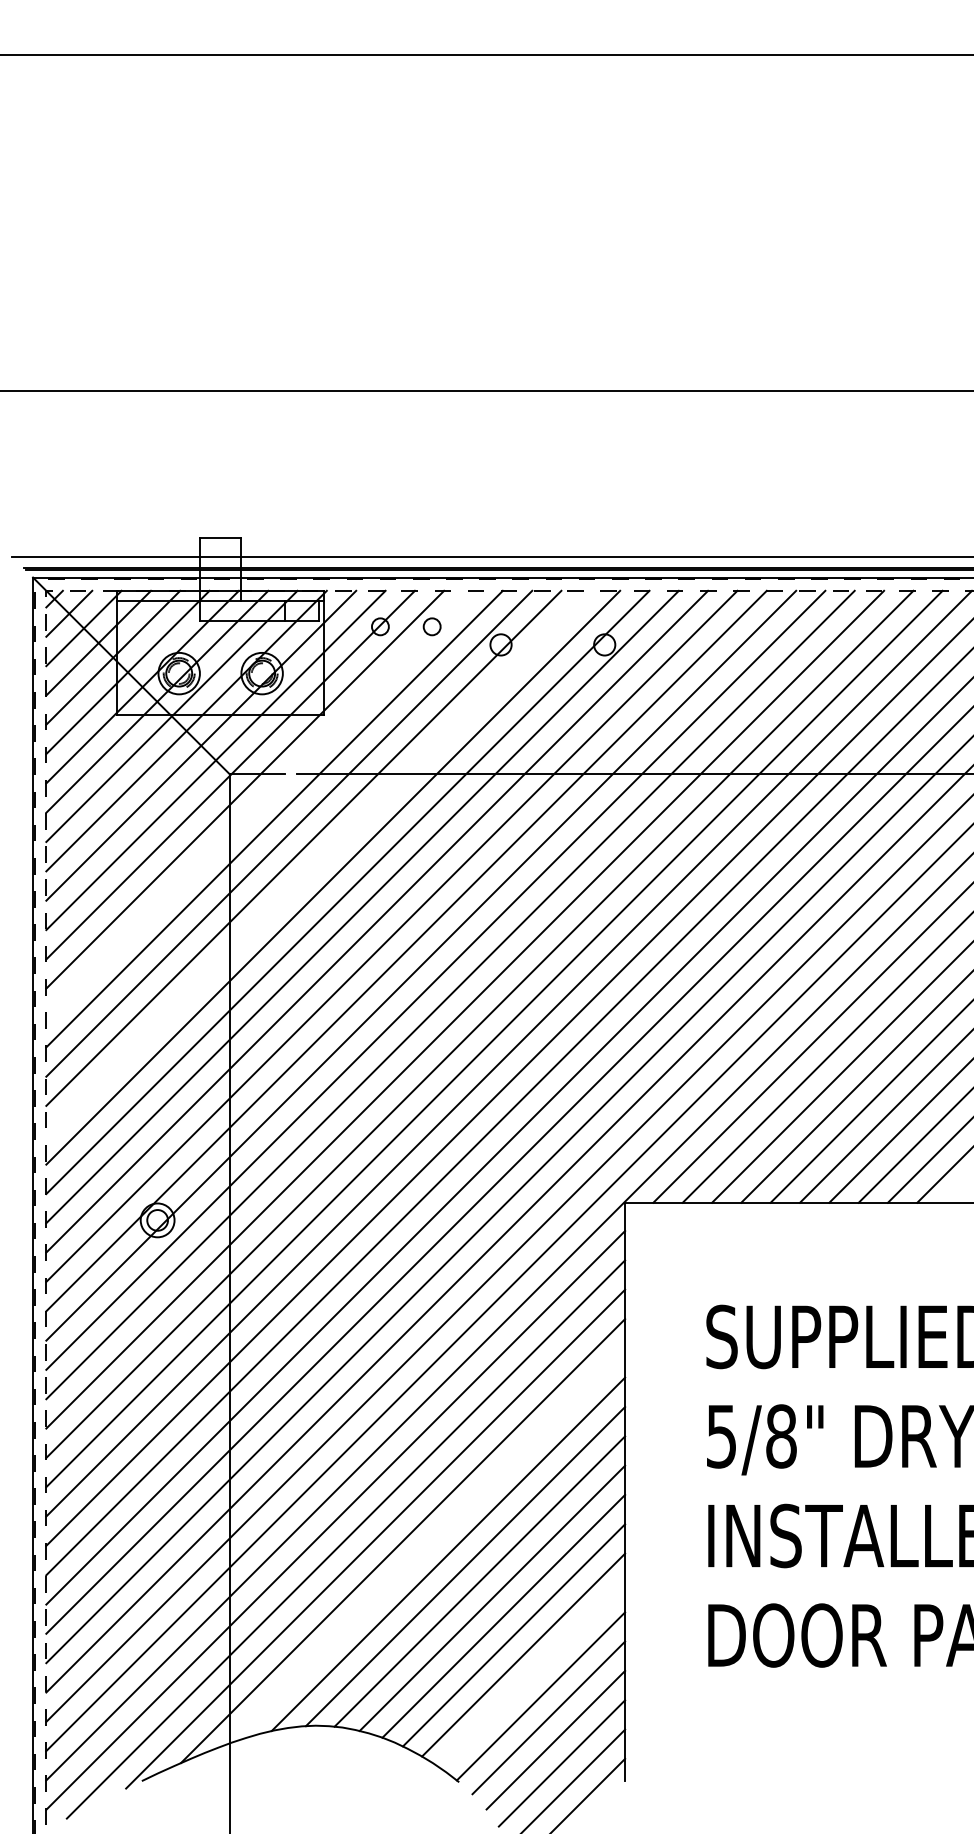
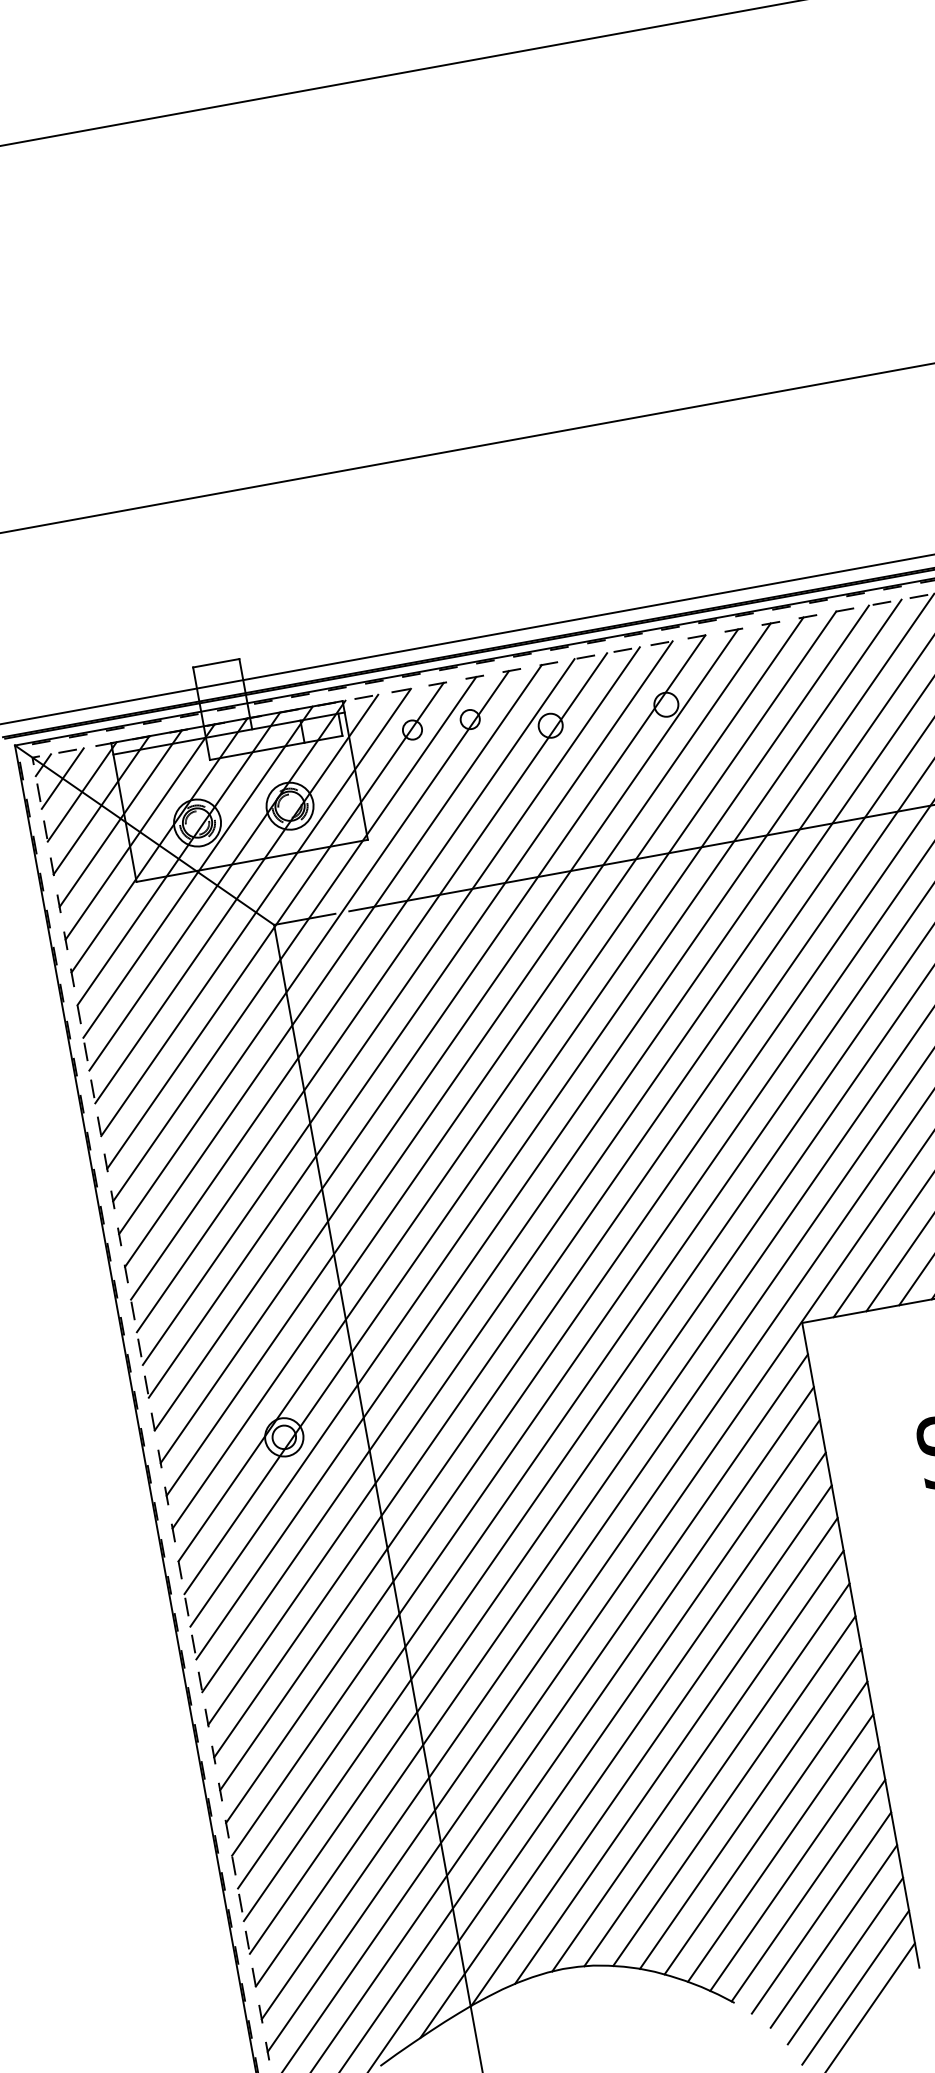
line: (259, 804) -> (313, 952), added
line: (318, 862) -> (391, 1005), added
line: (427, 1545) -> (651, 1745), added
line: (532, 1675) -> (794, 1869), added

